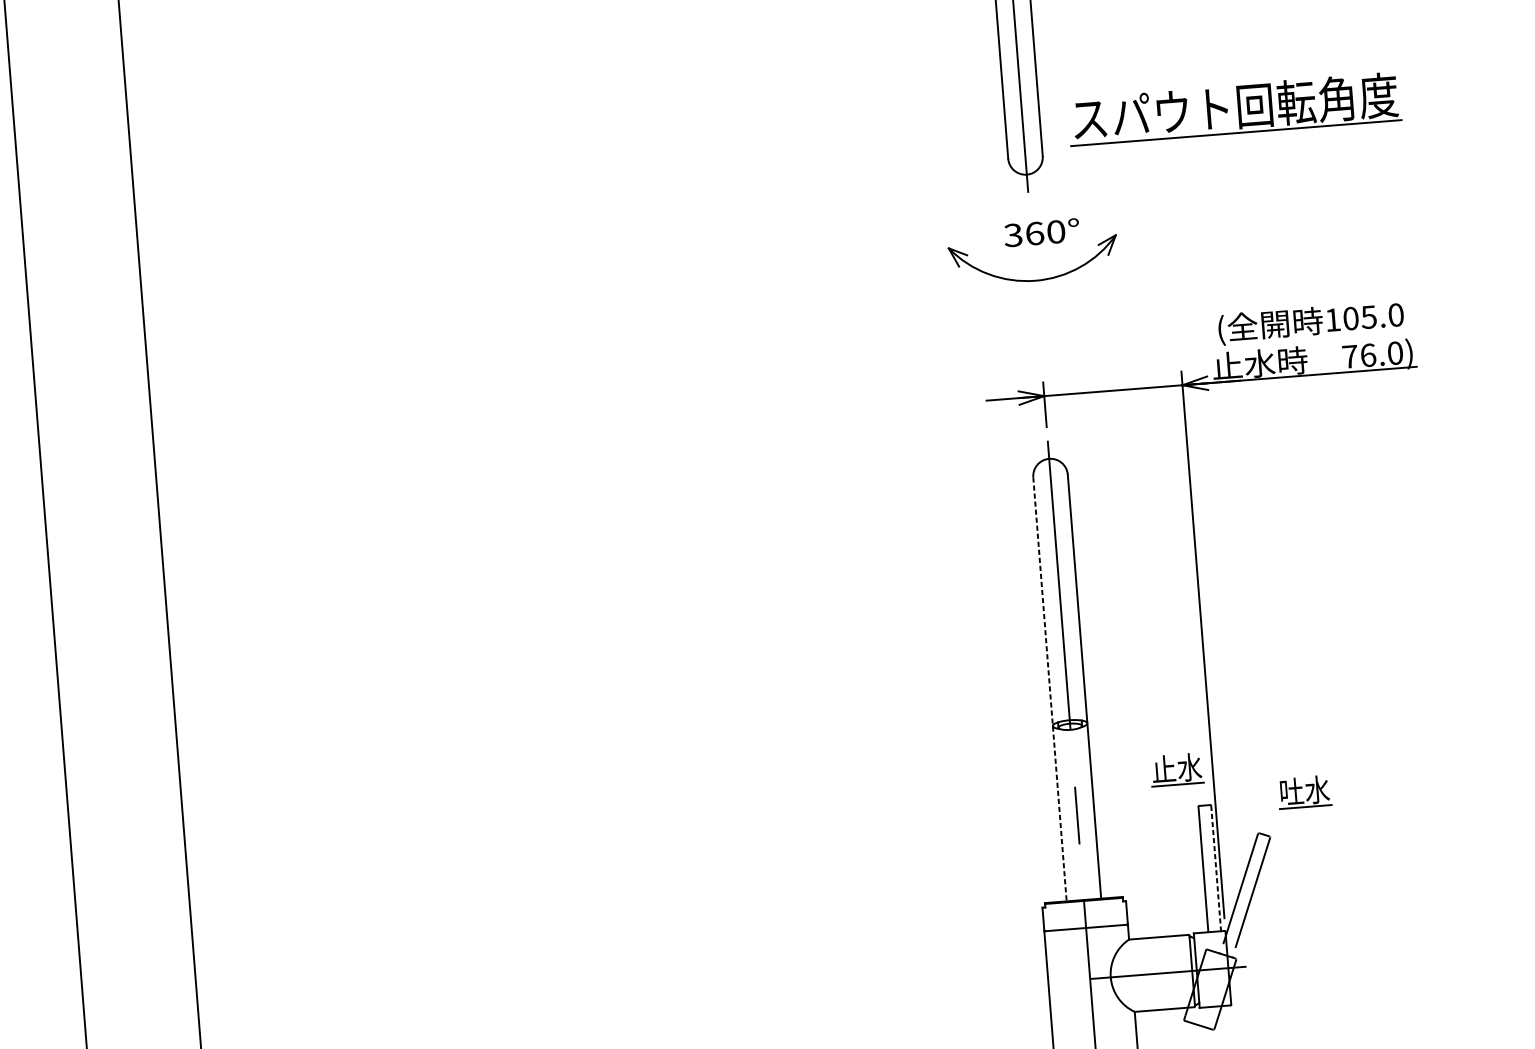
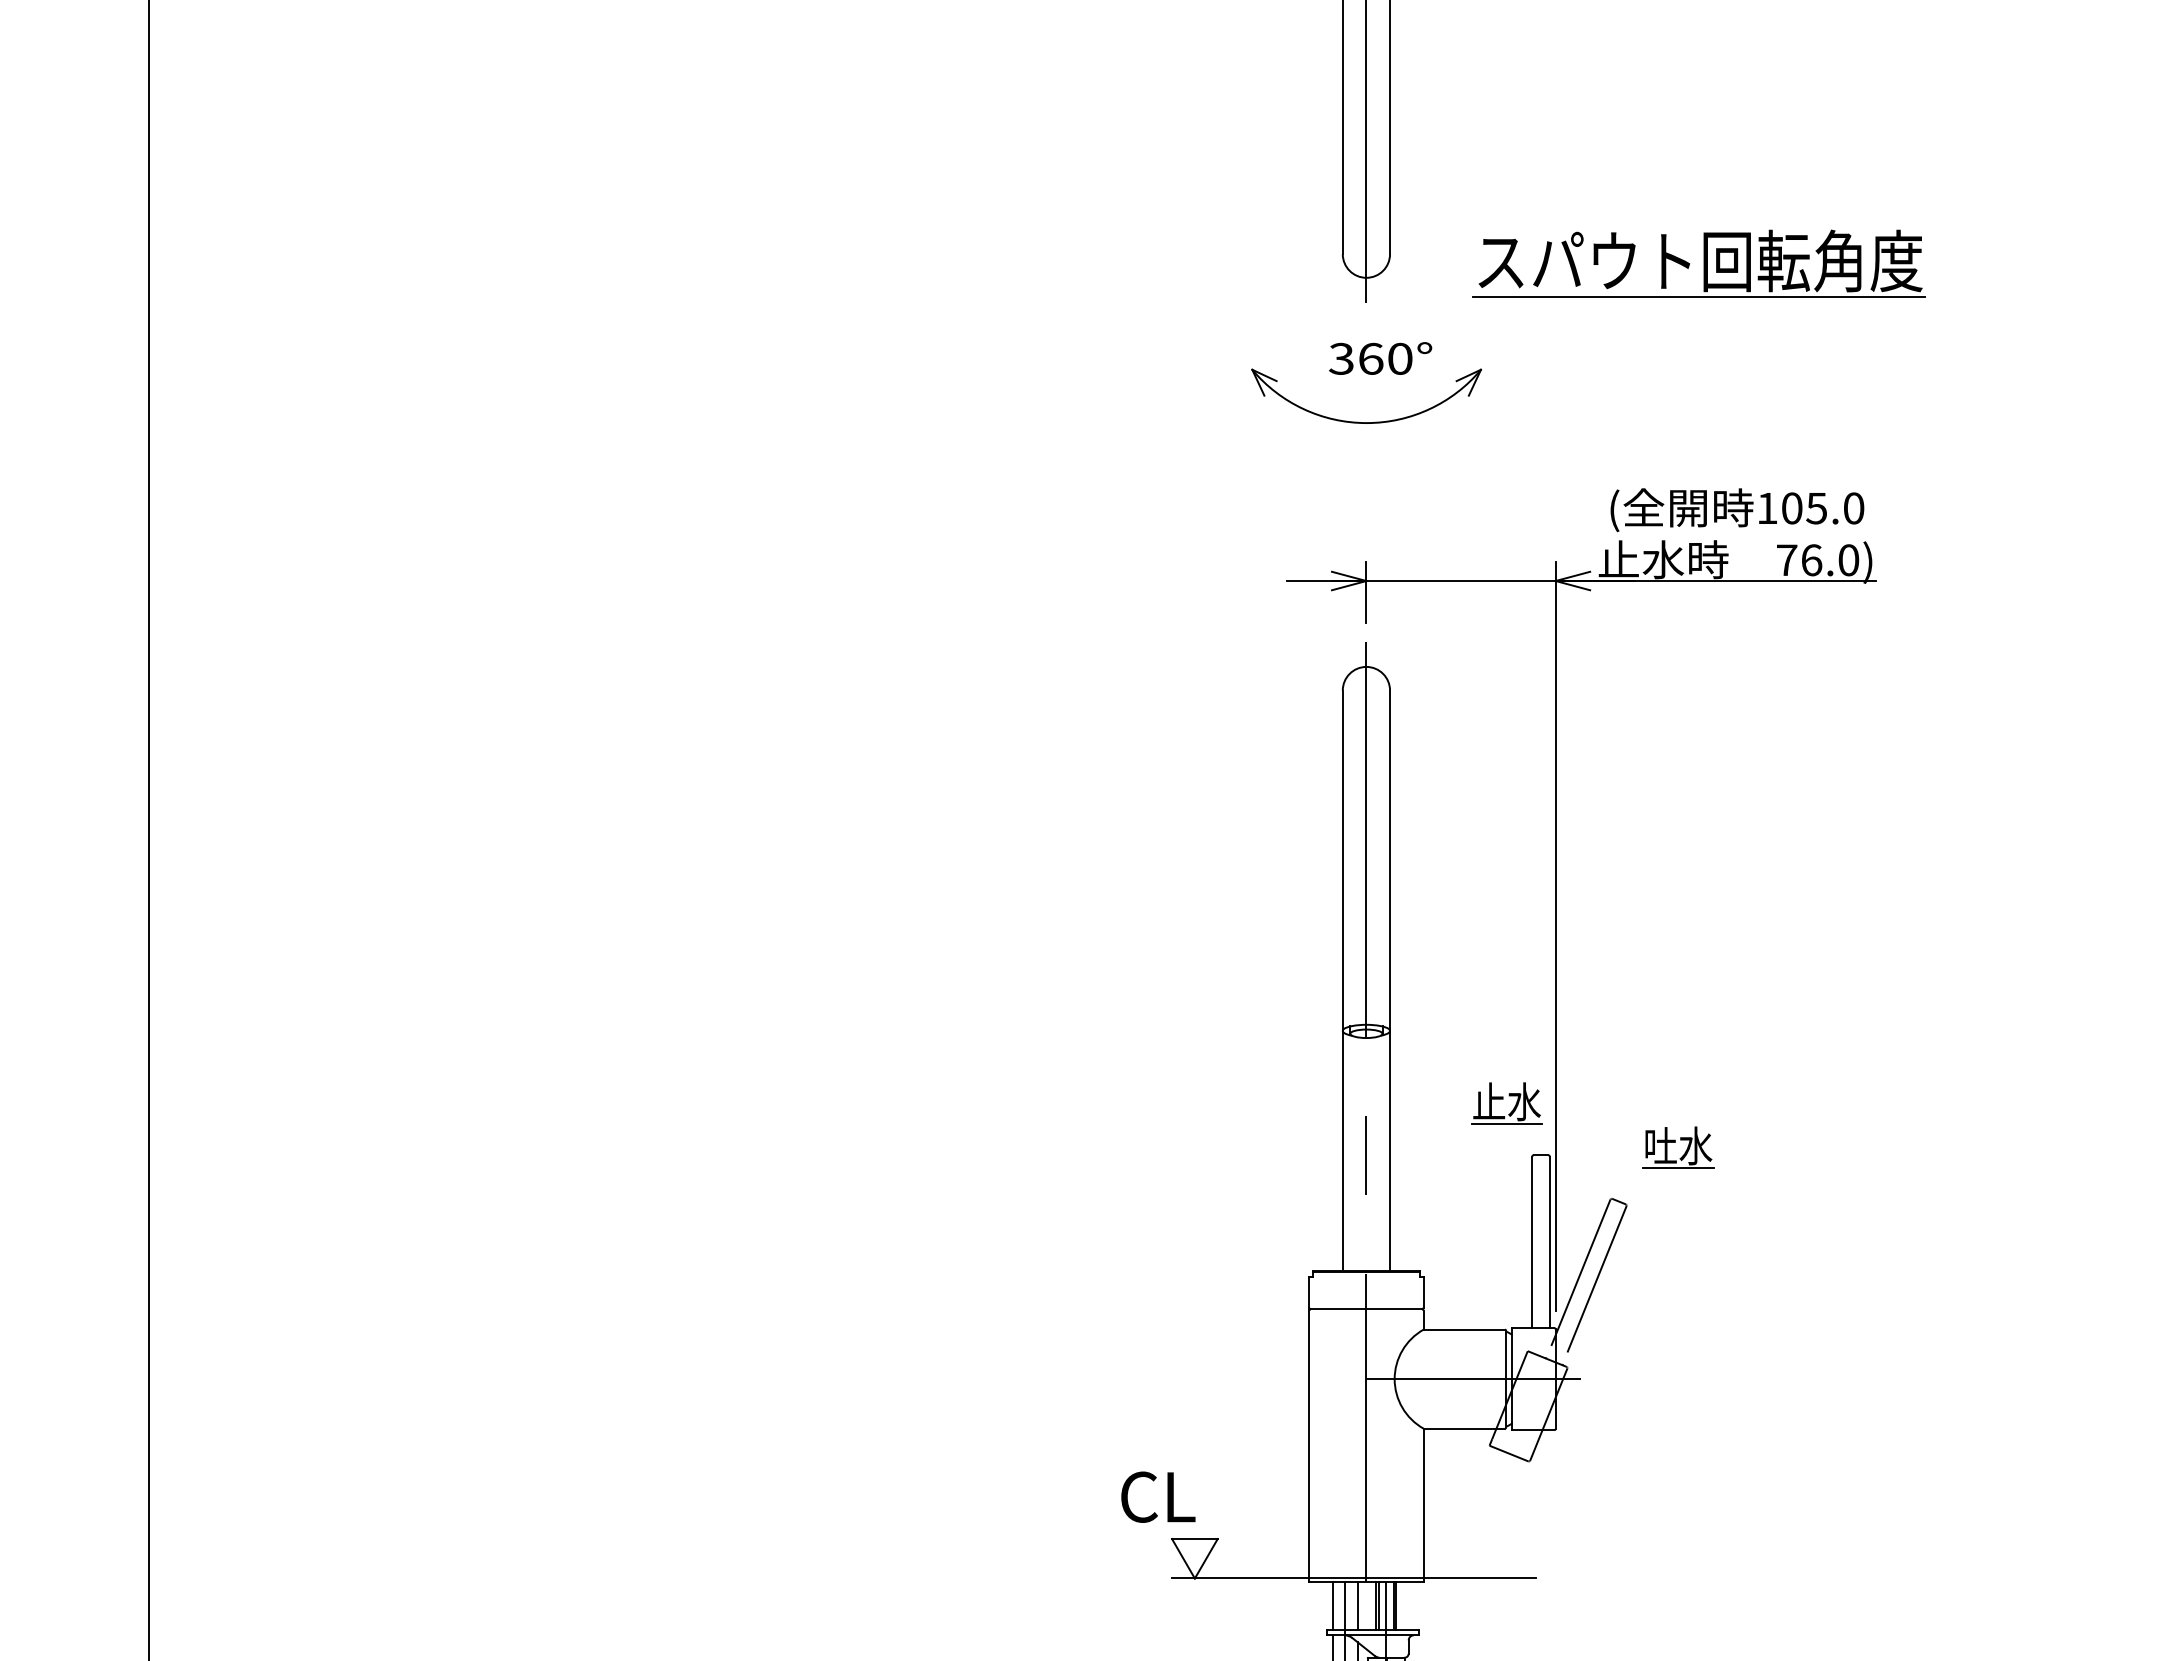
part: (1234, 108) -> (1698, 263), moved
line: (1049, 689) -> (1342, 981), dashed -> solid
line: (1216, 868) -> (1549, 1242), dashed -> solid

